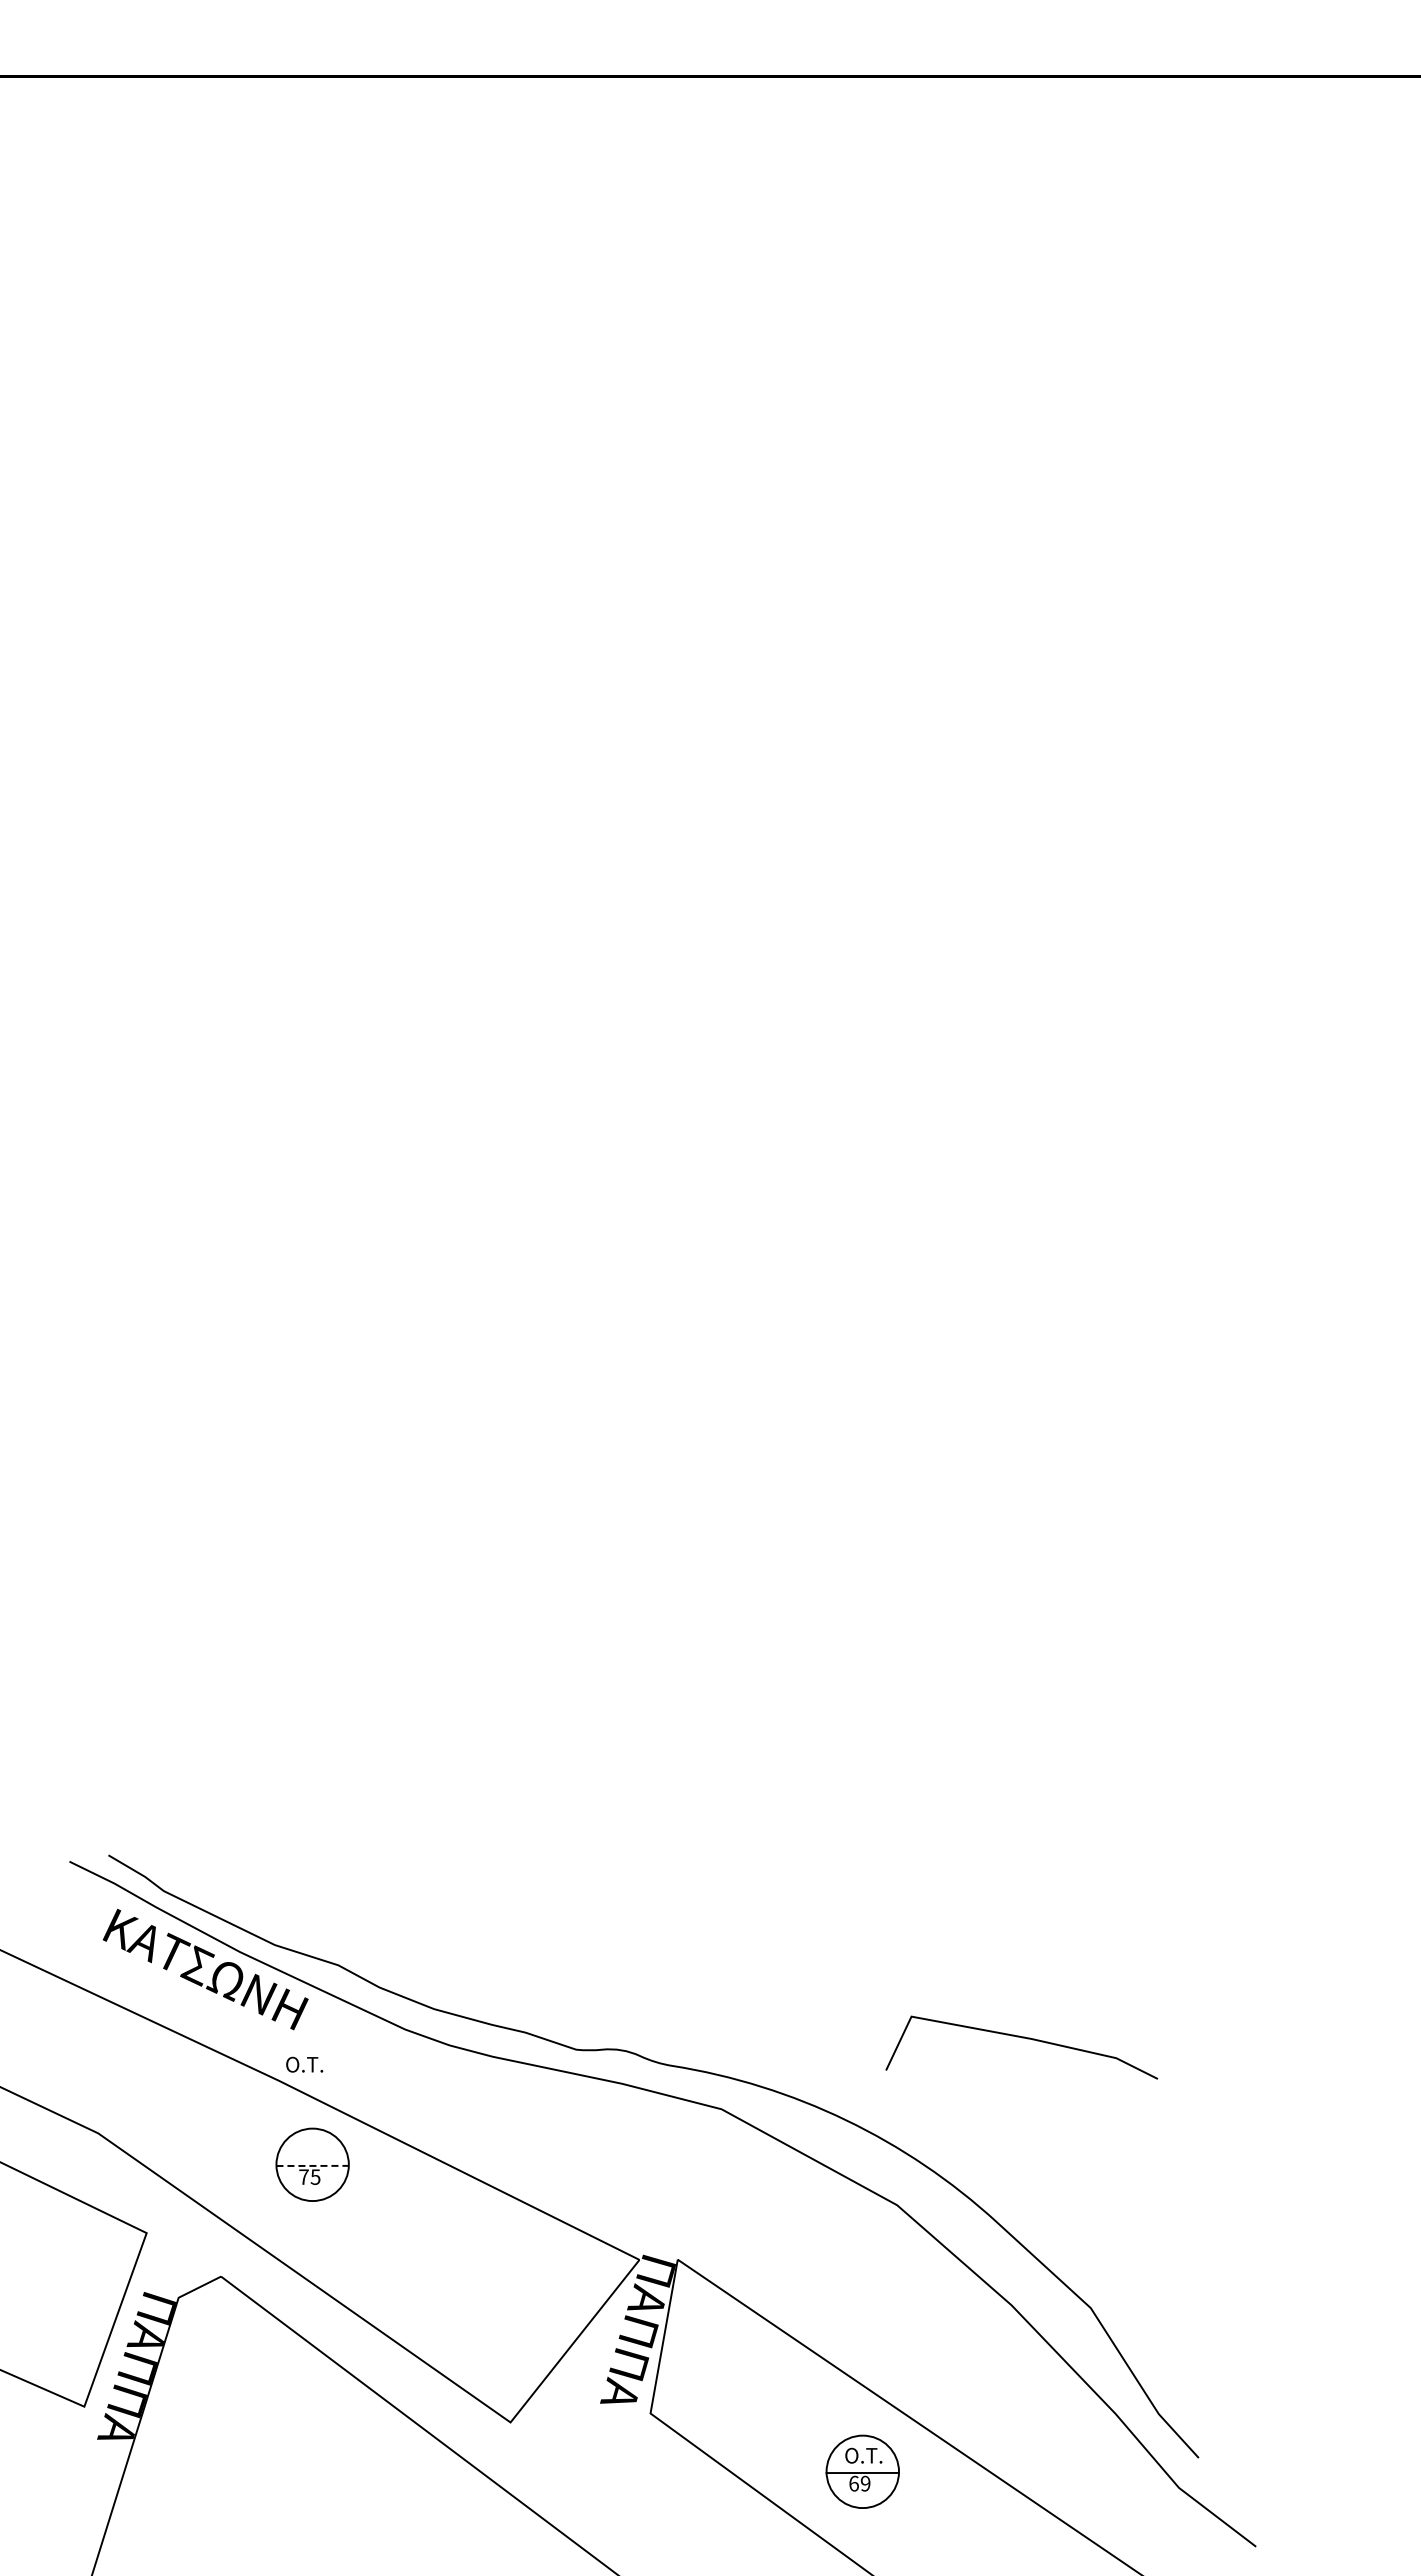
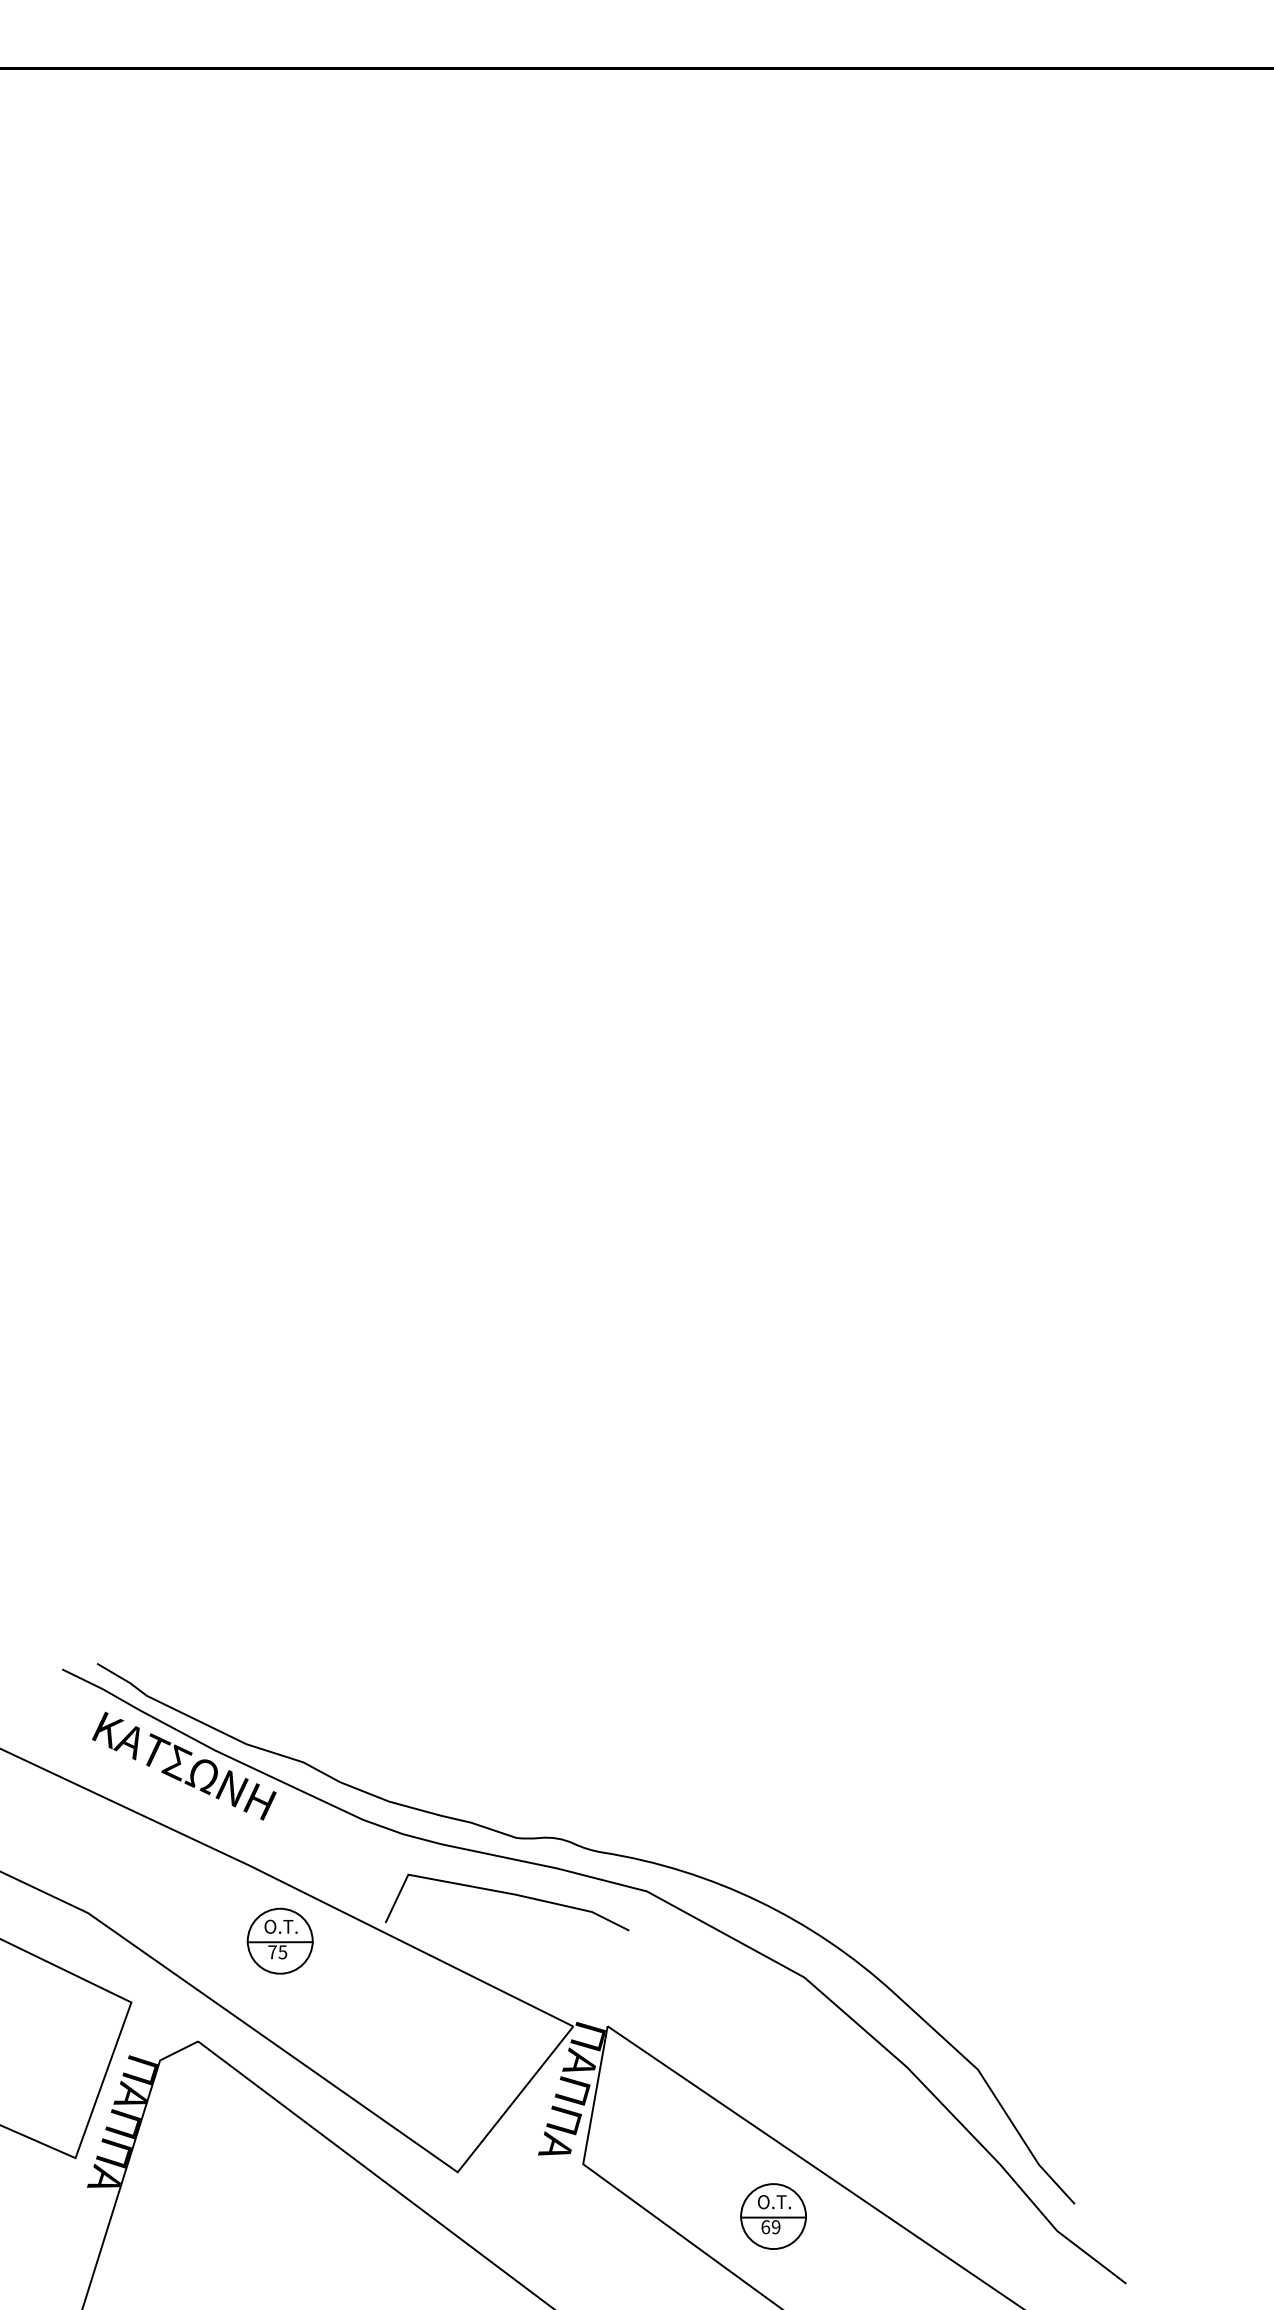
line: (1022, 2038) -> (507, 1894), moved
text: (304, 2064) -> (281, 1926), moved
line: (313, 2165) -> (281, 1941), dashed -> solid

